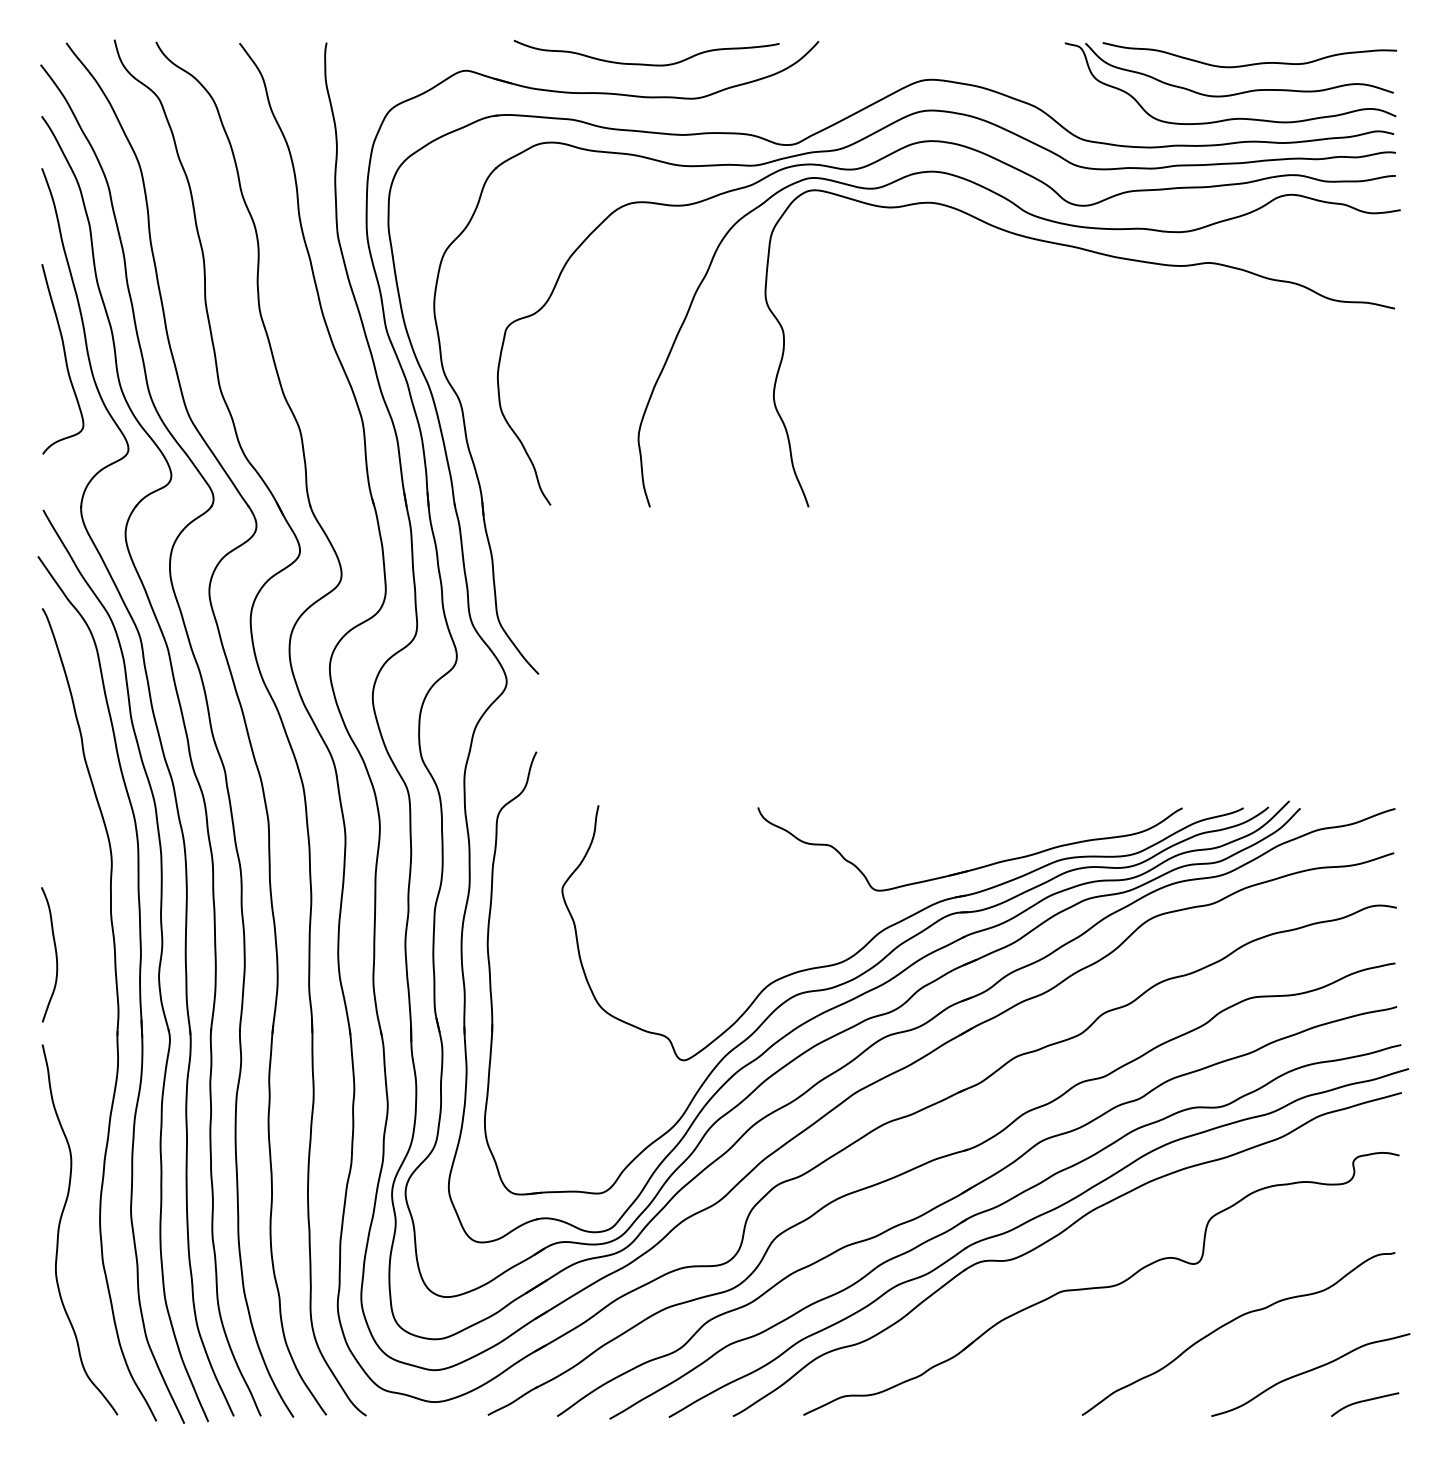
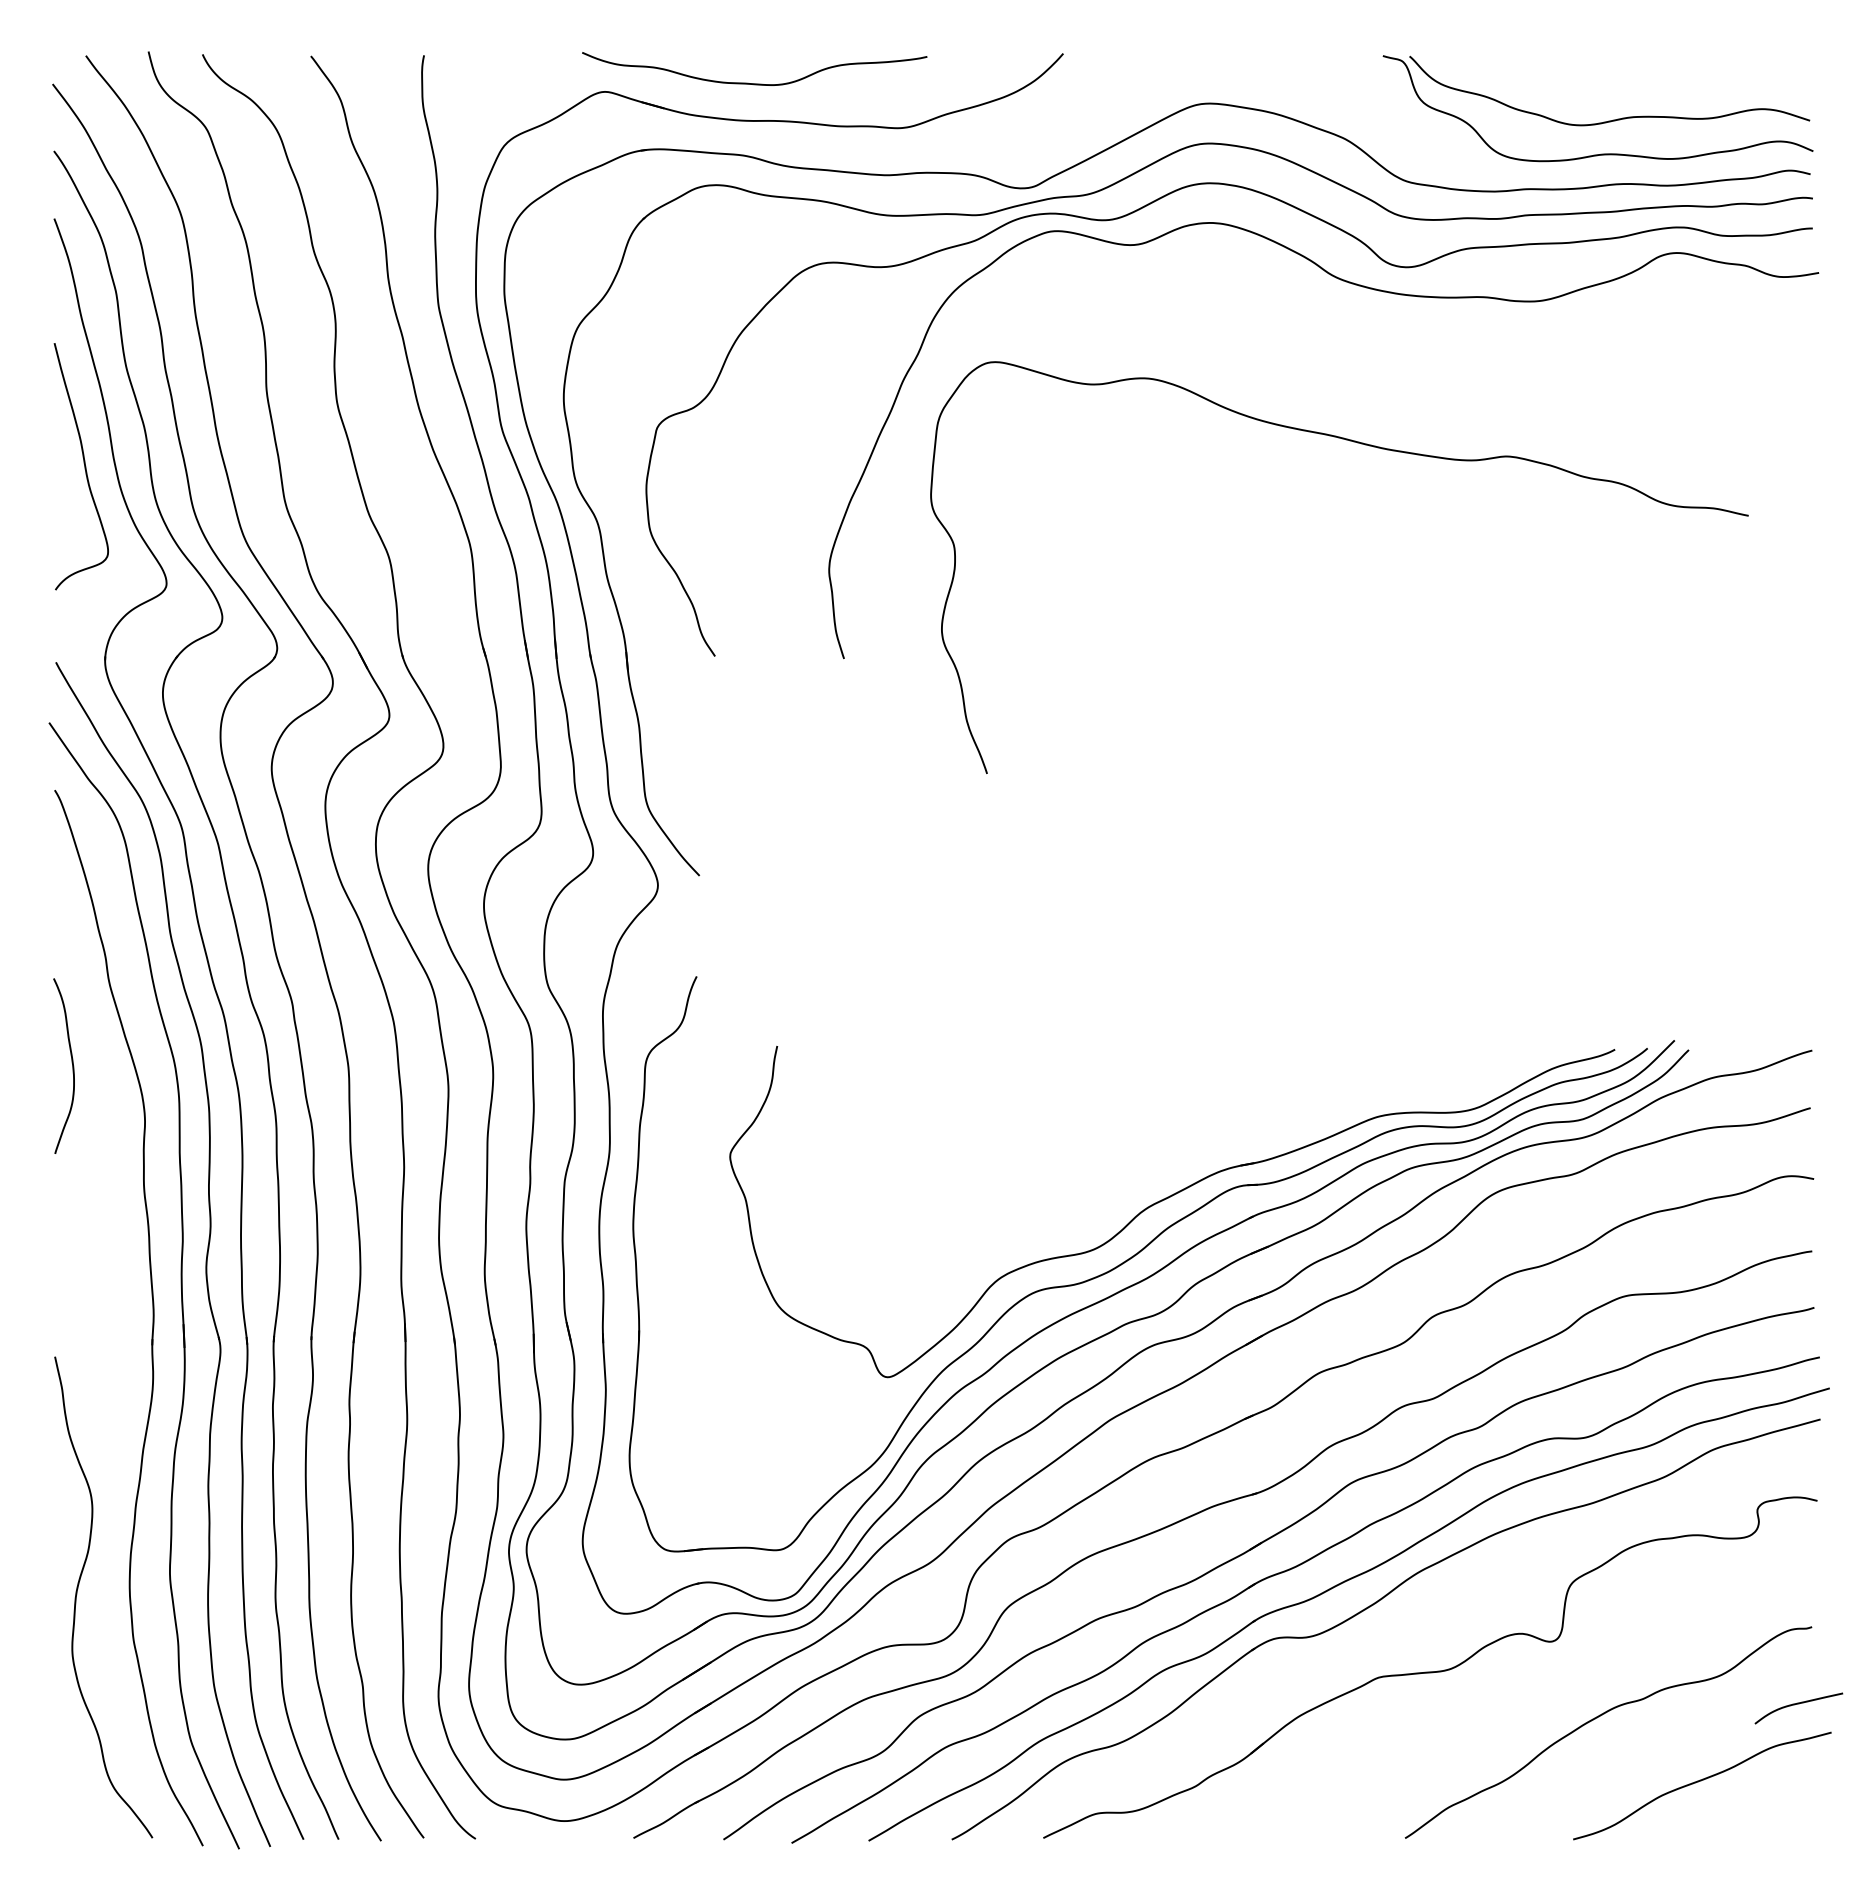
curve: (1253, 63) -> (1627, 82), removed
curve: (646, 64) -> (754, 83), moved
curve: (1103, 255) -> (1369, 446), moved
part: (976, 868) -> (1267, 1127), removed
curve: (55, 952) -> (71, 1062), moved
curve: (1364, 1401) -> (1798, 1704), moved

